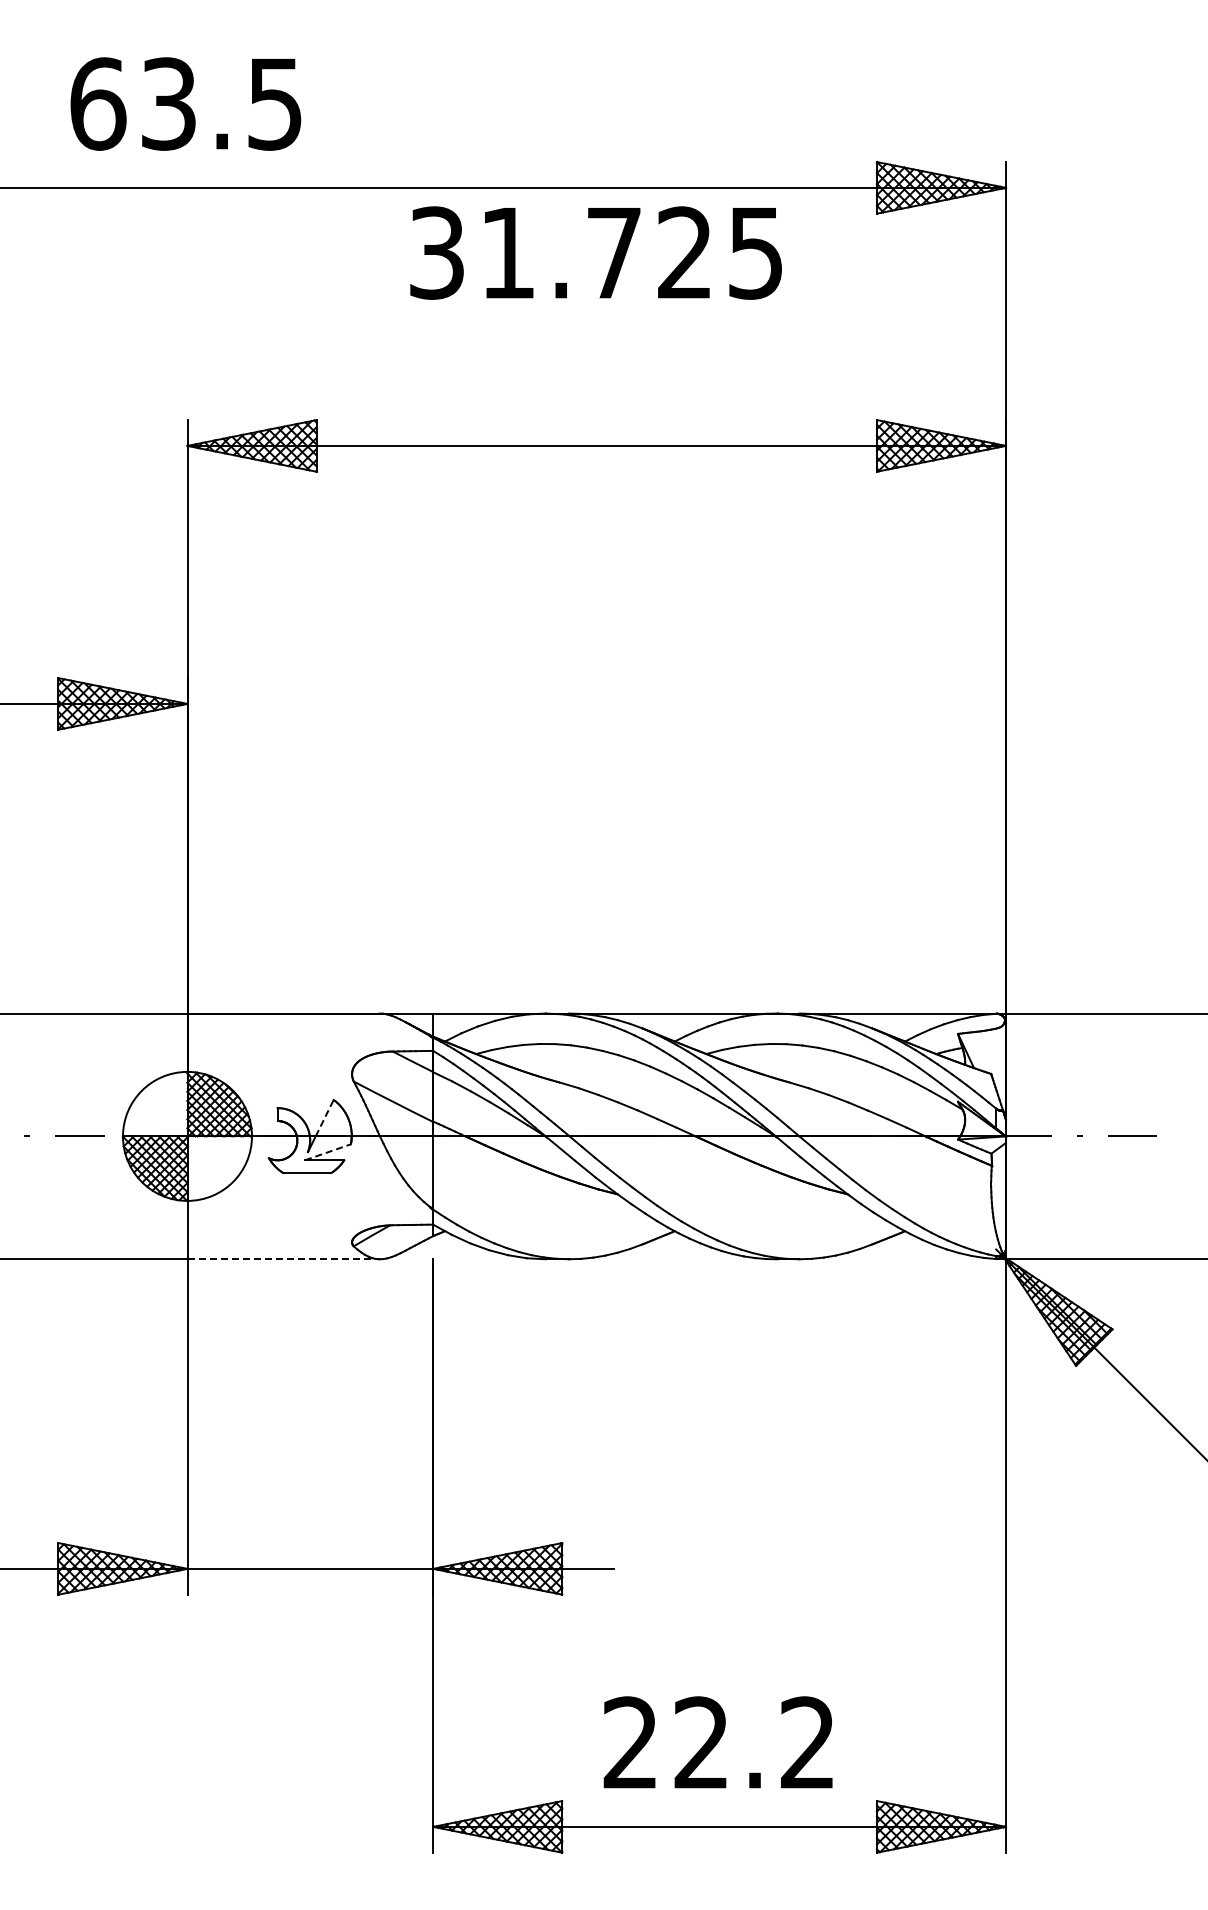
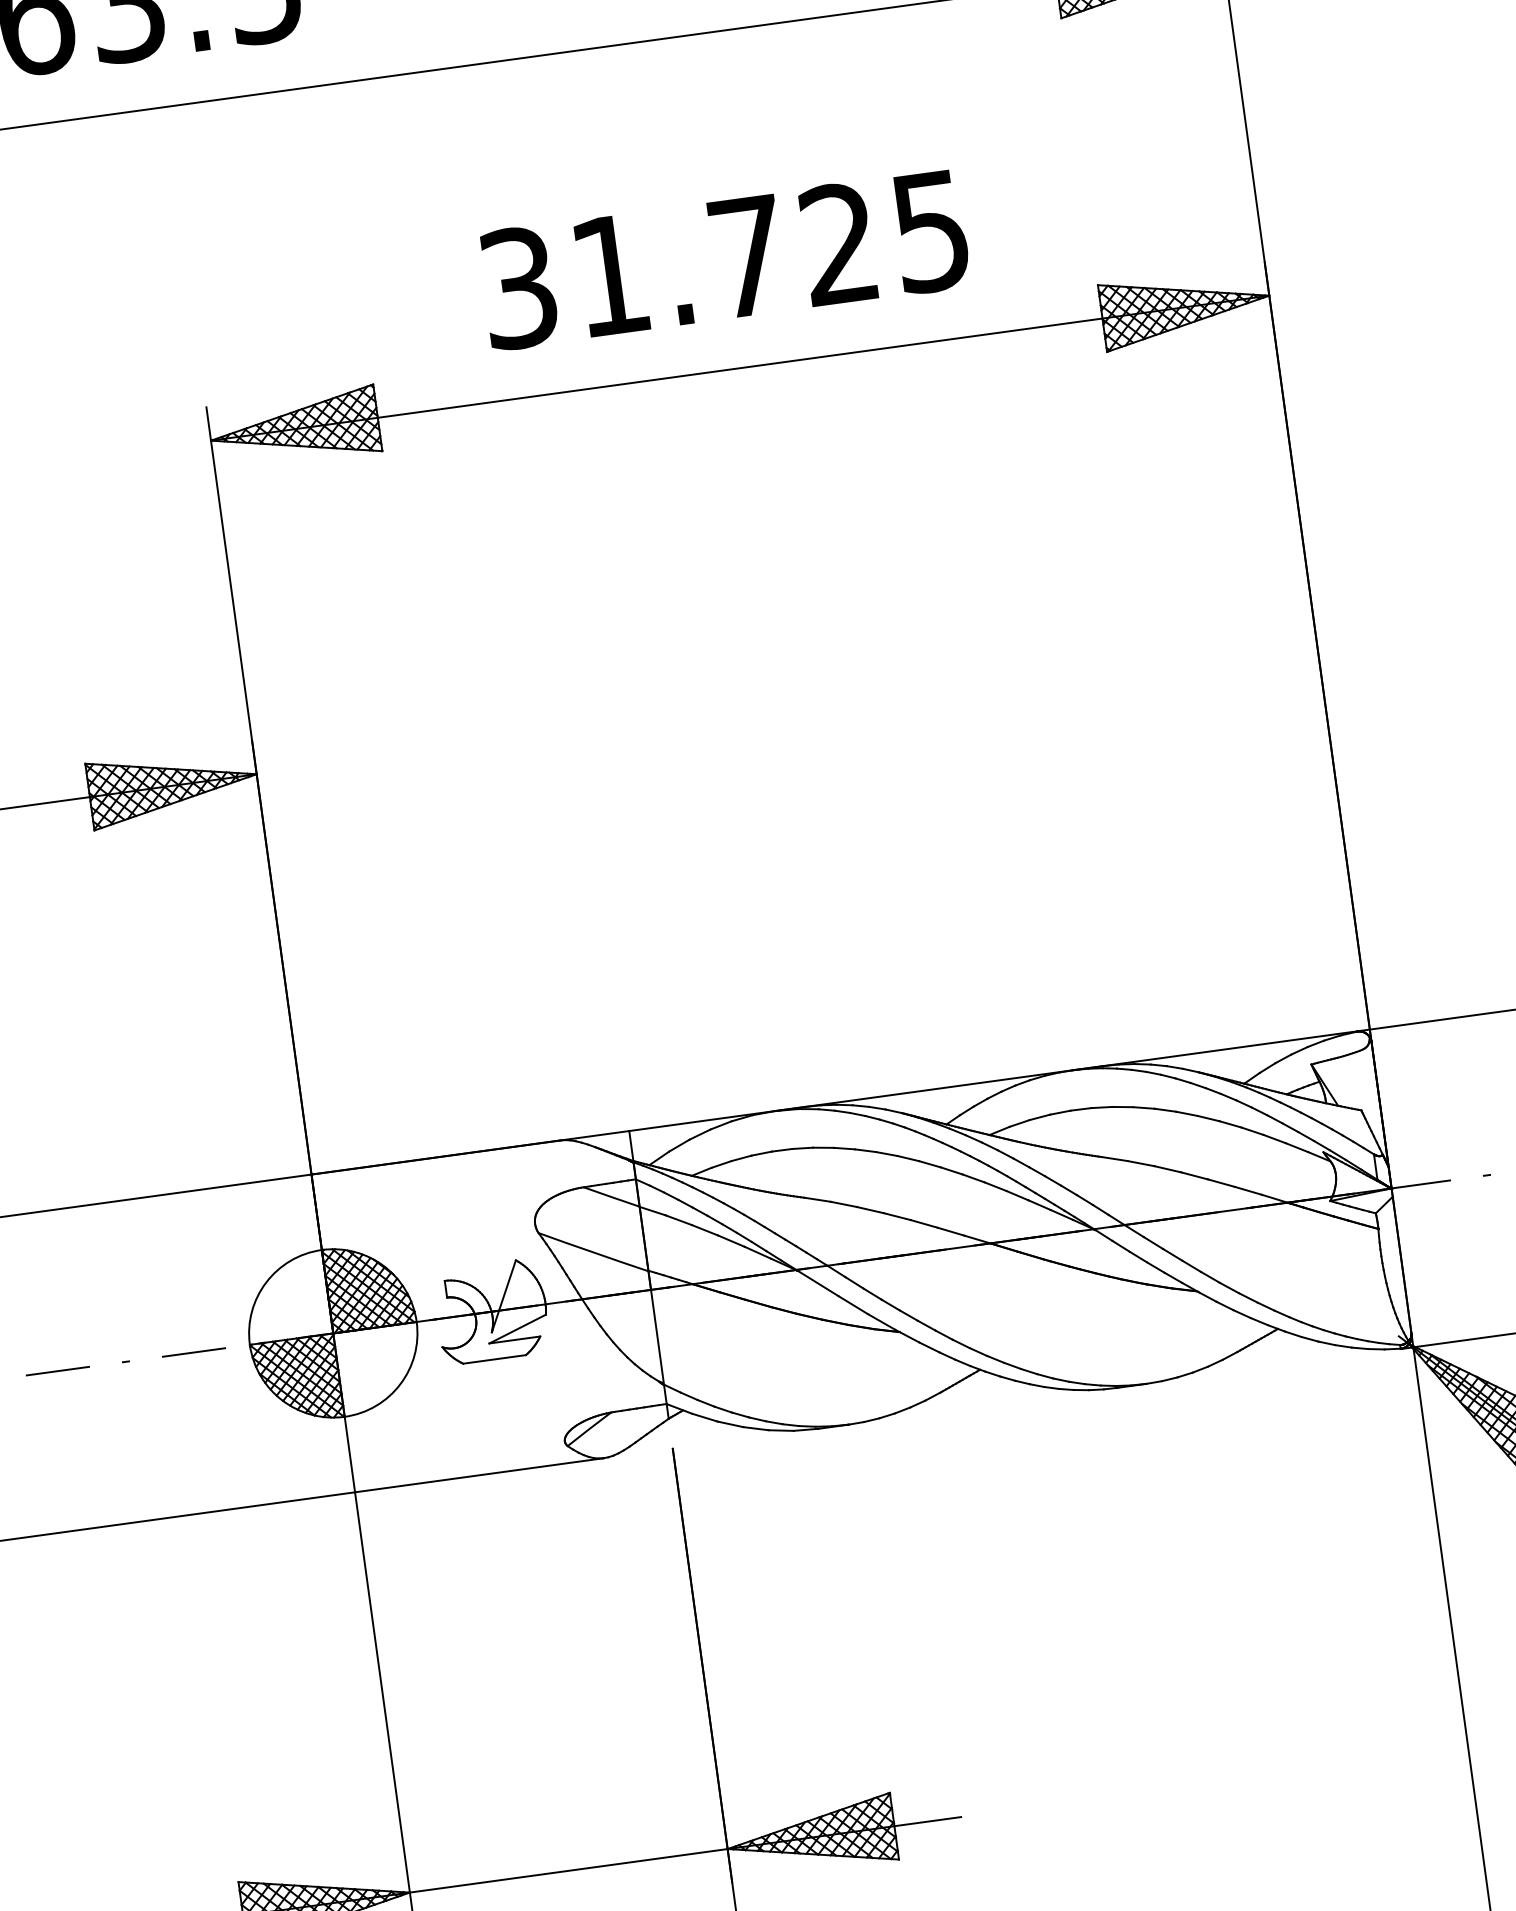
text: (595, 252) -> (723, 259), moved
line: (324, 1117) -> (507, 1284), dashed -> solid
line: (328, 1152) -> (518, 1329), dashed -> solid
line: (284, 1259) -> (480, 1475), dashed -> solid

